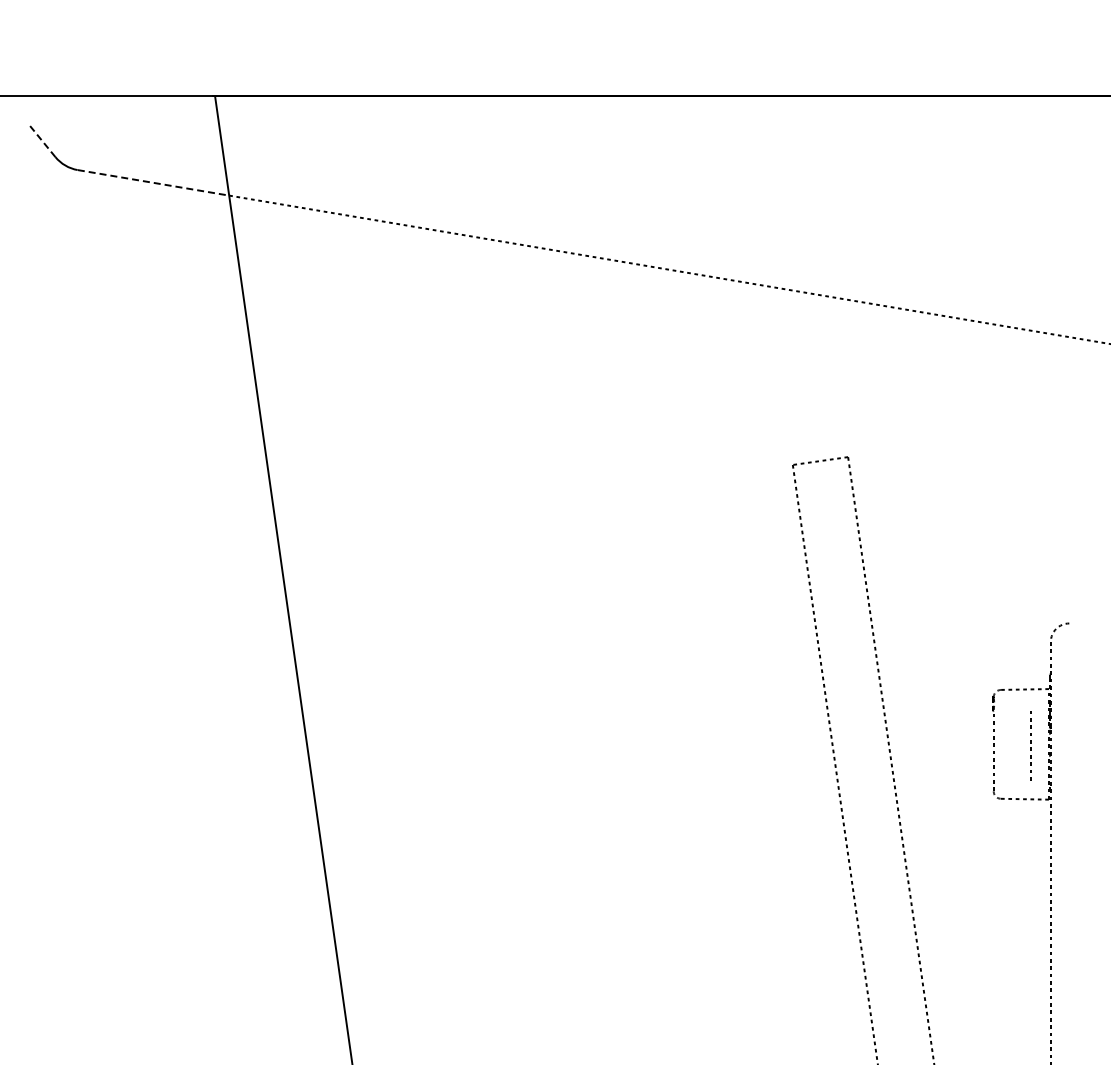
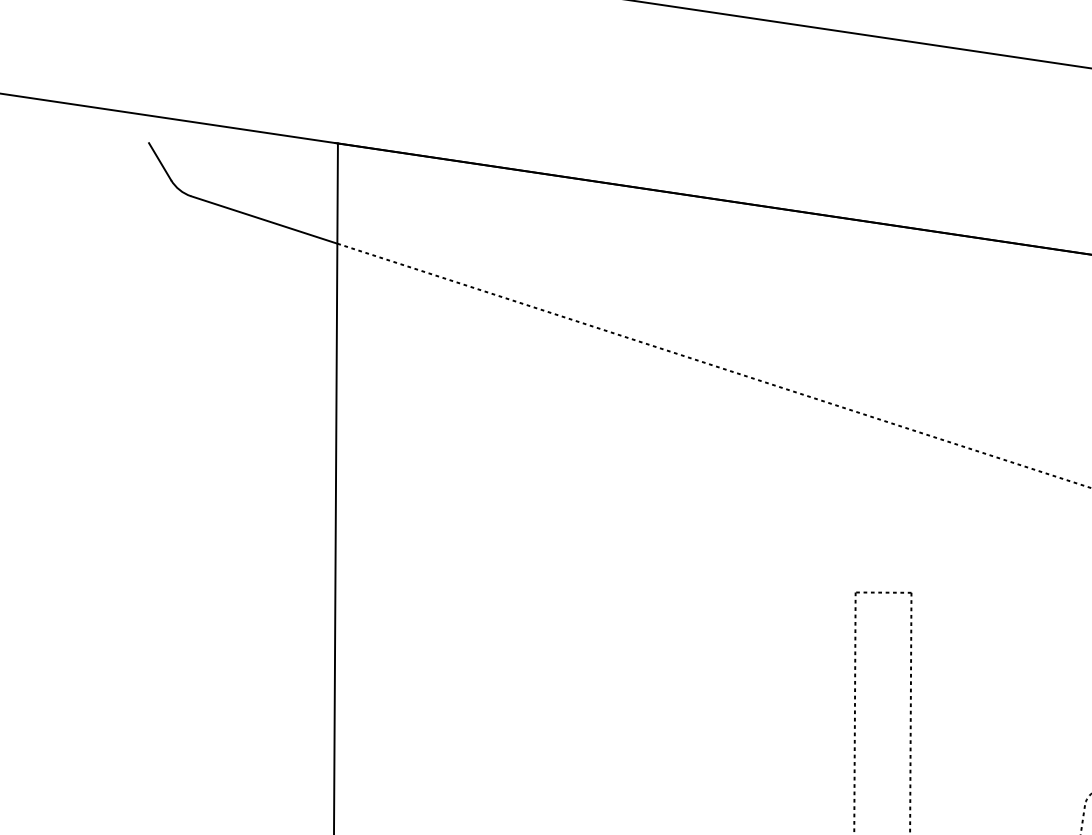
line: (41, 140) -> (159, 161), dashed -> solid
line: (153, 182) -> (264, 219), dashed -> solid

